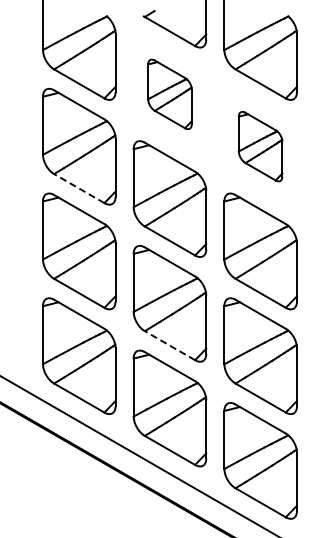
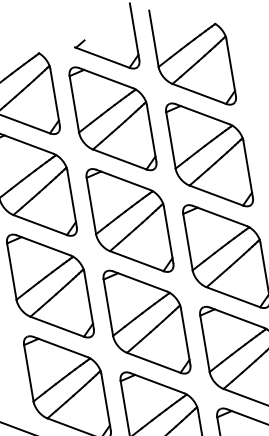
part: (169, 94) -> (112, 119), size x1.67
part: (260, 146) -> (209, 154), size x1.67
line: (78, 188) -> (39, 225), dashed -> solid
line: (169, 345) -> (153, 362), dashed -> solid

